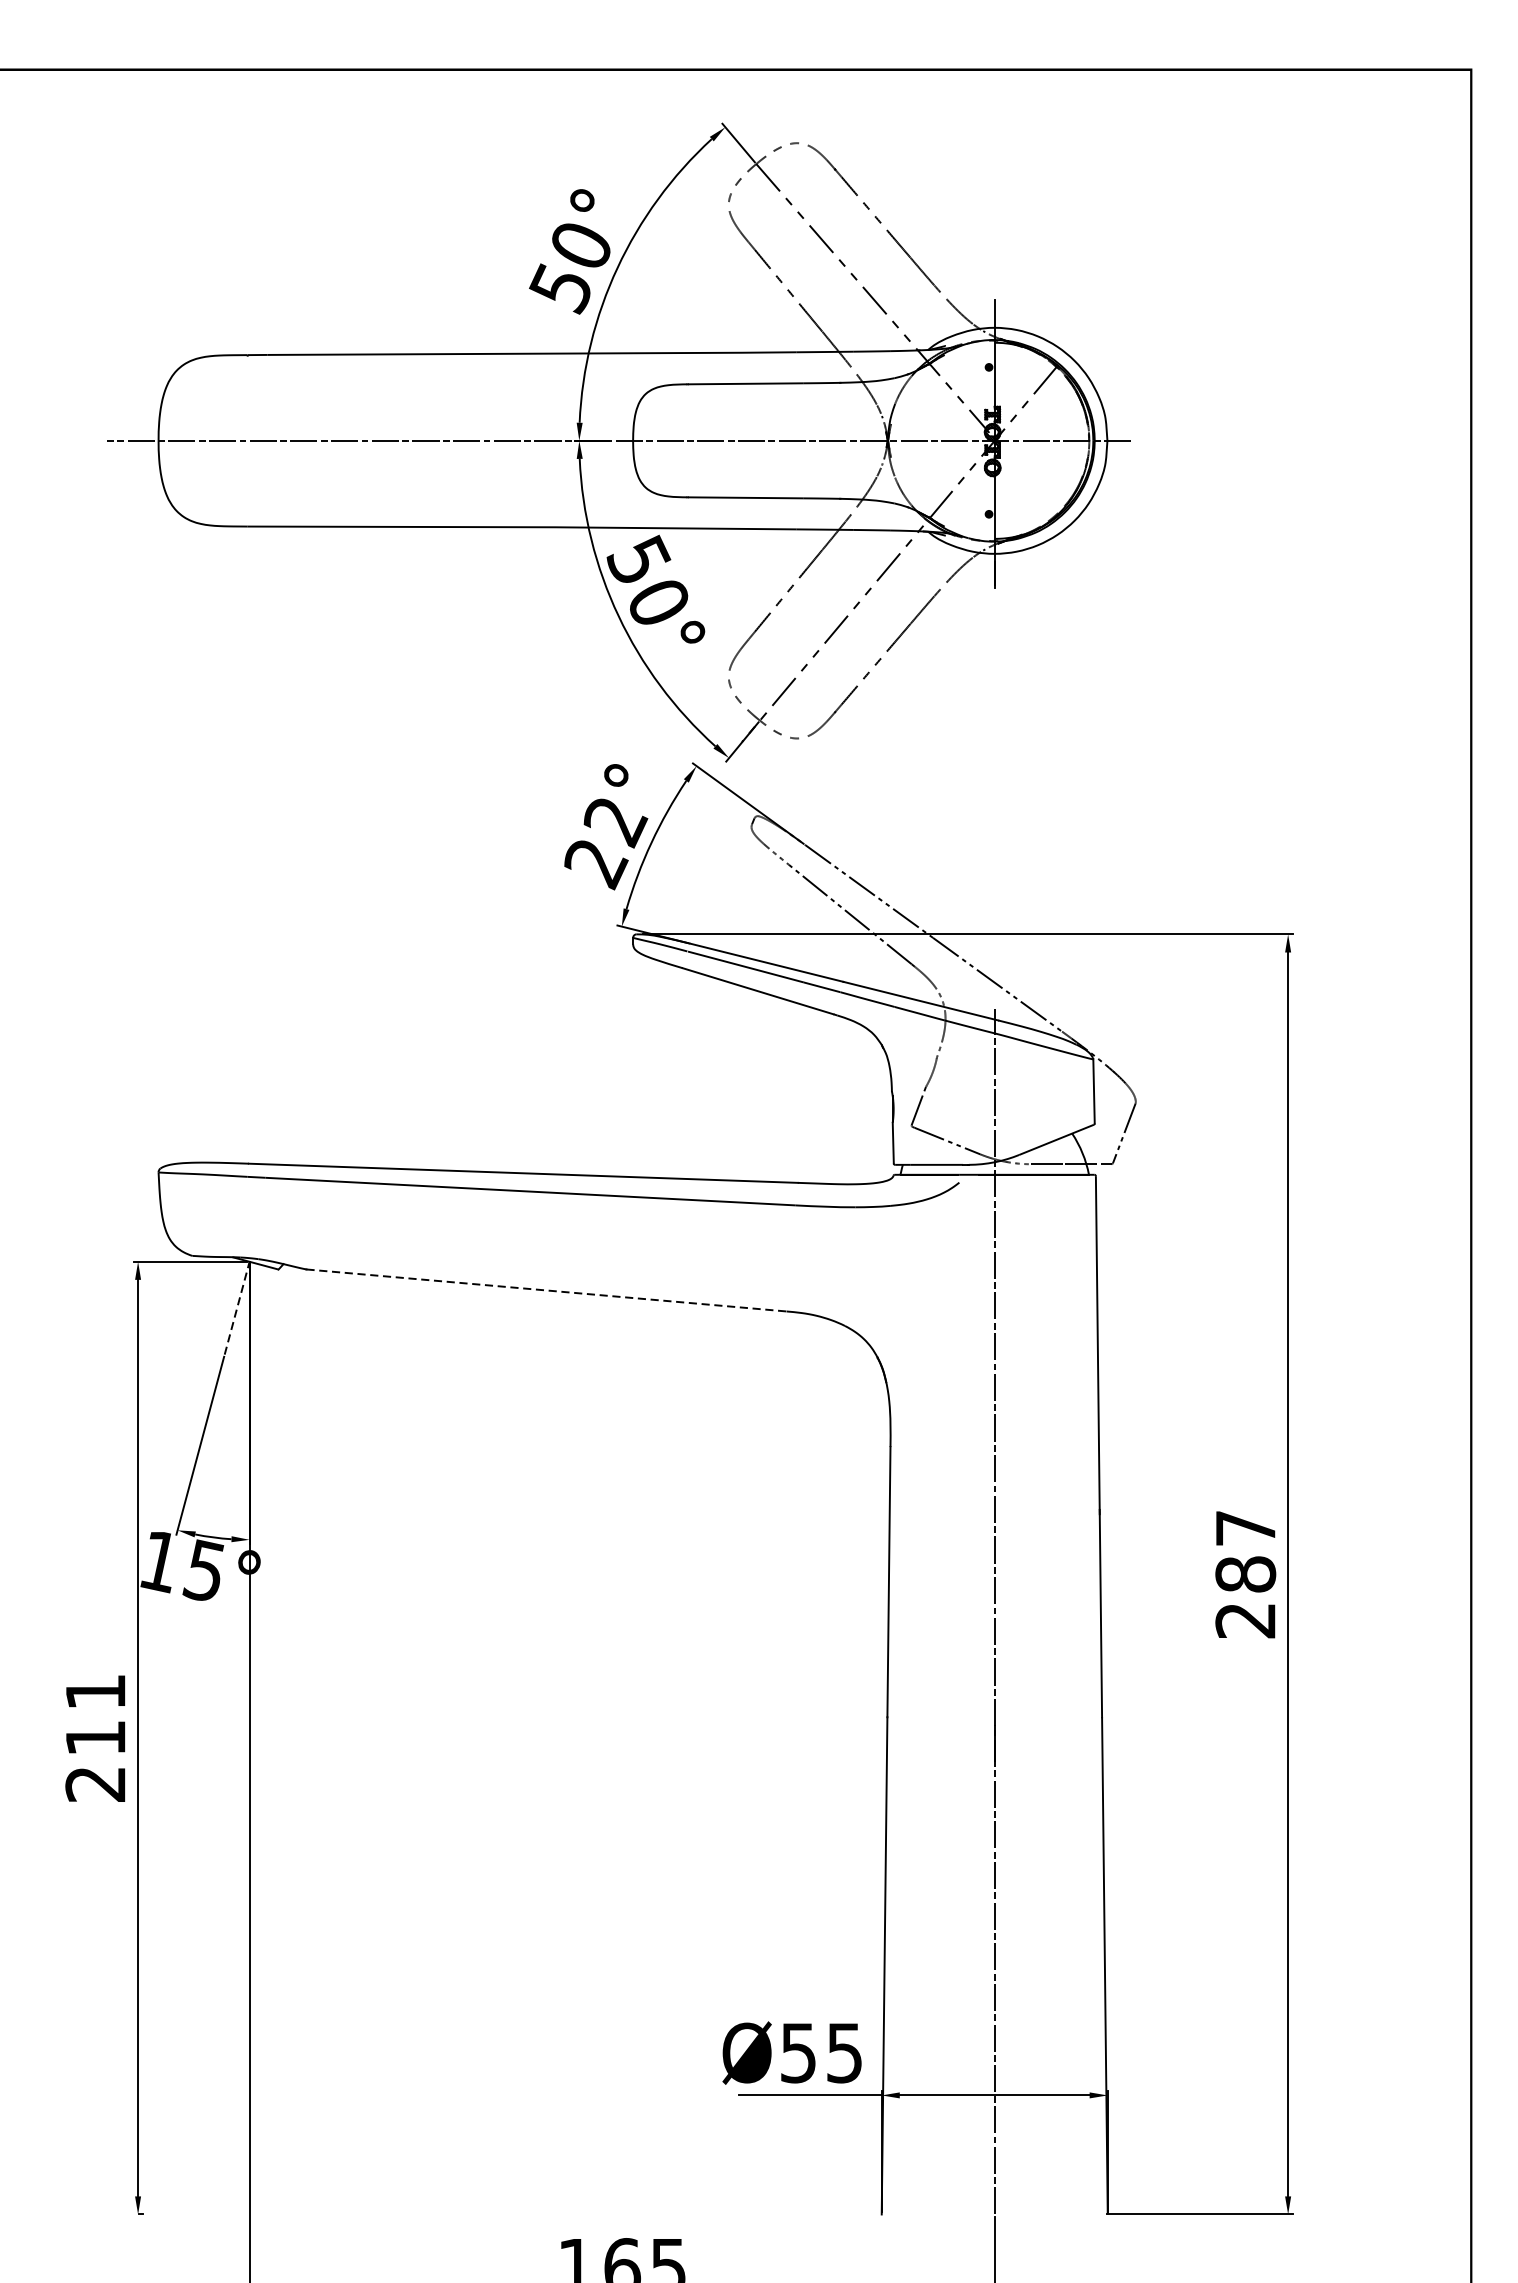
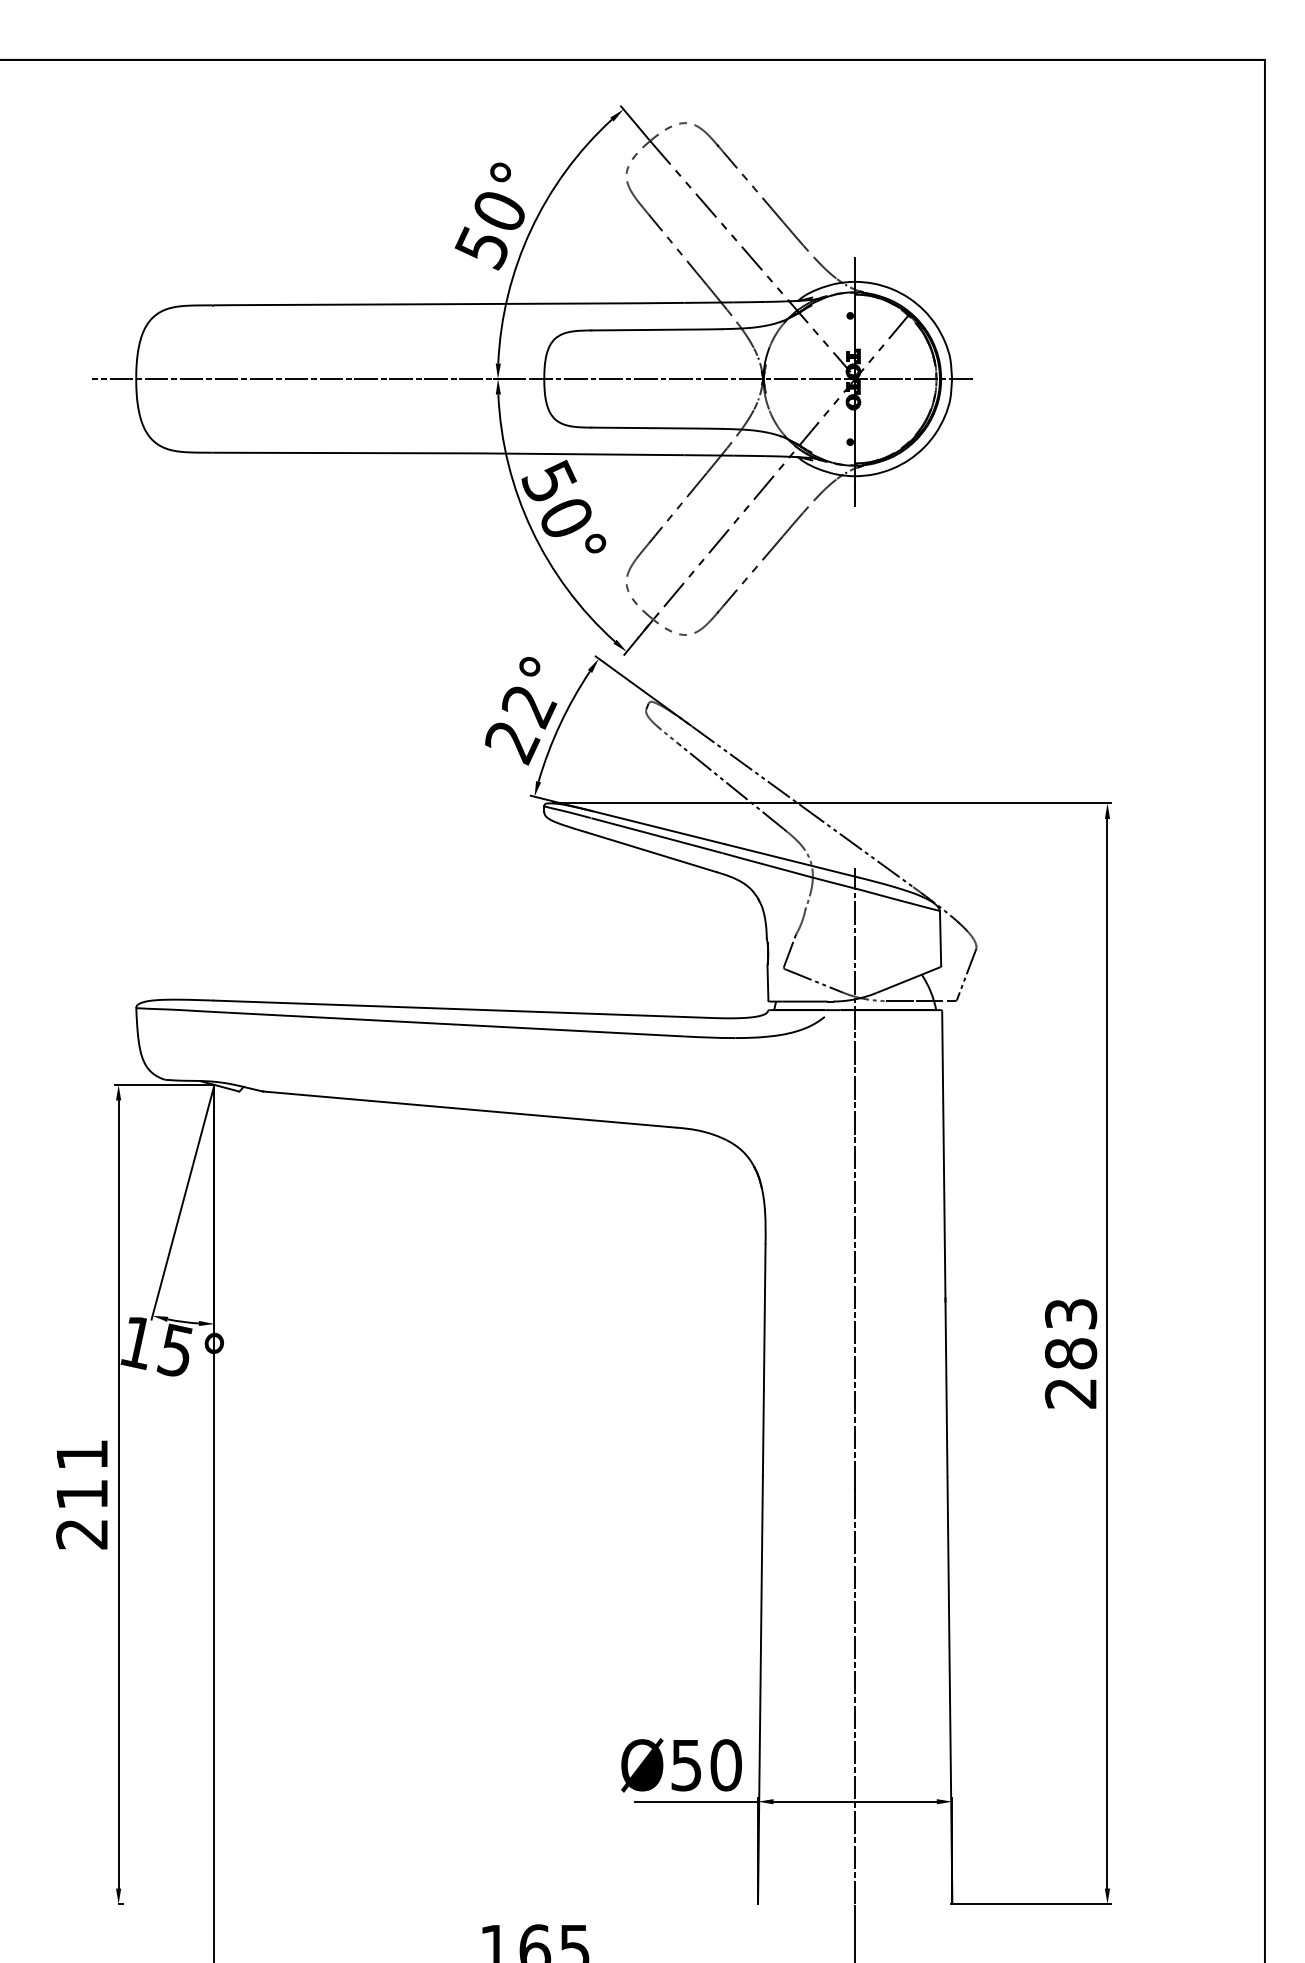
line: (547, 1290) -> (470, 1109), dashed -> solid
line: (236, 1307) -> (203, 1124), dashed -> solid
text: (1245, 1528) -> (1070, 1314), 287 -> 283
text: (843, 2053) -> (725, 1765), Ø55 -> Ø50

